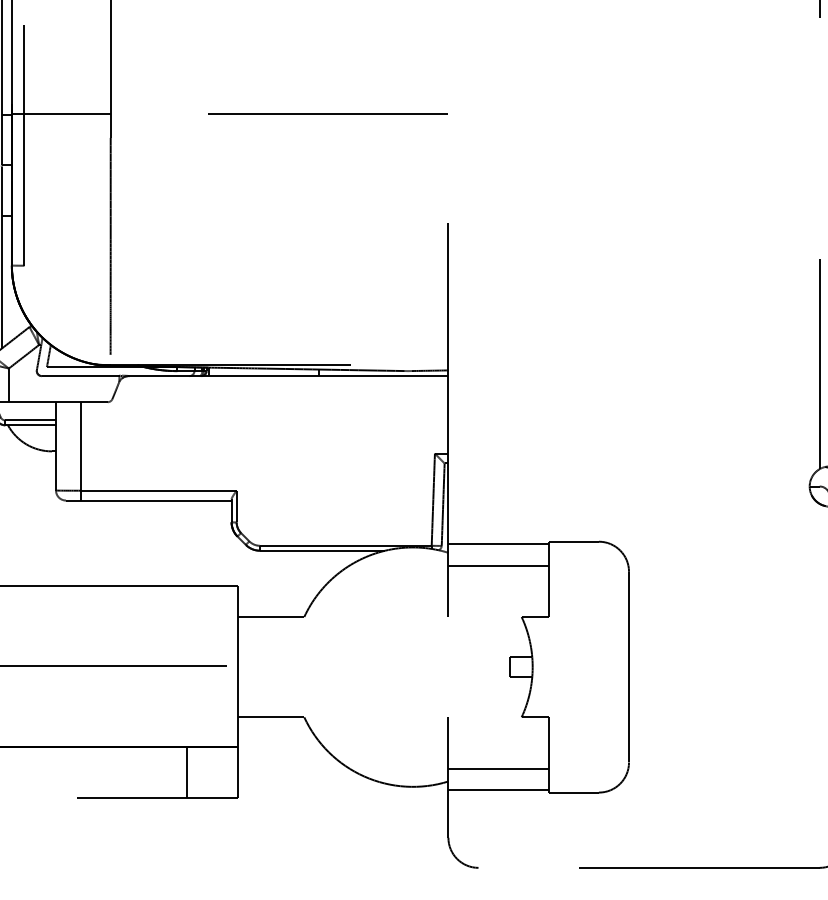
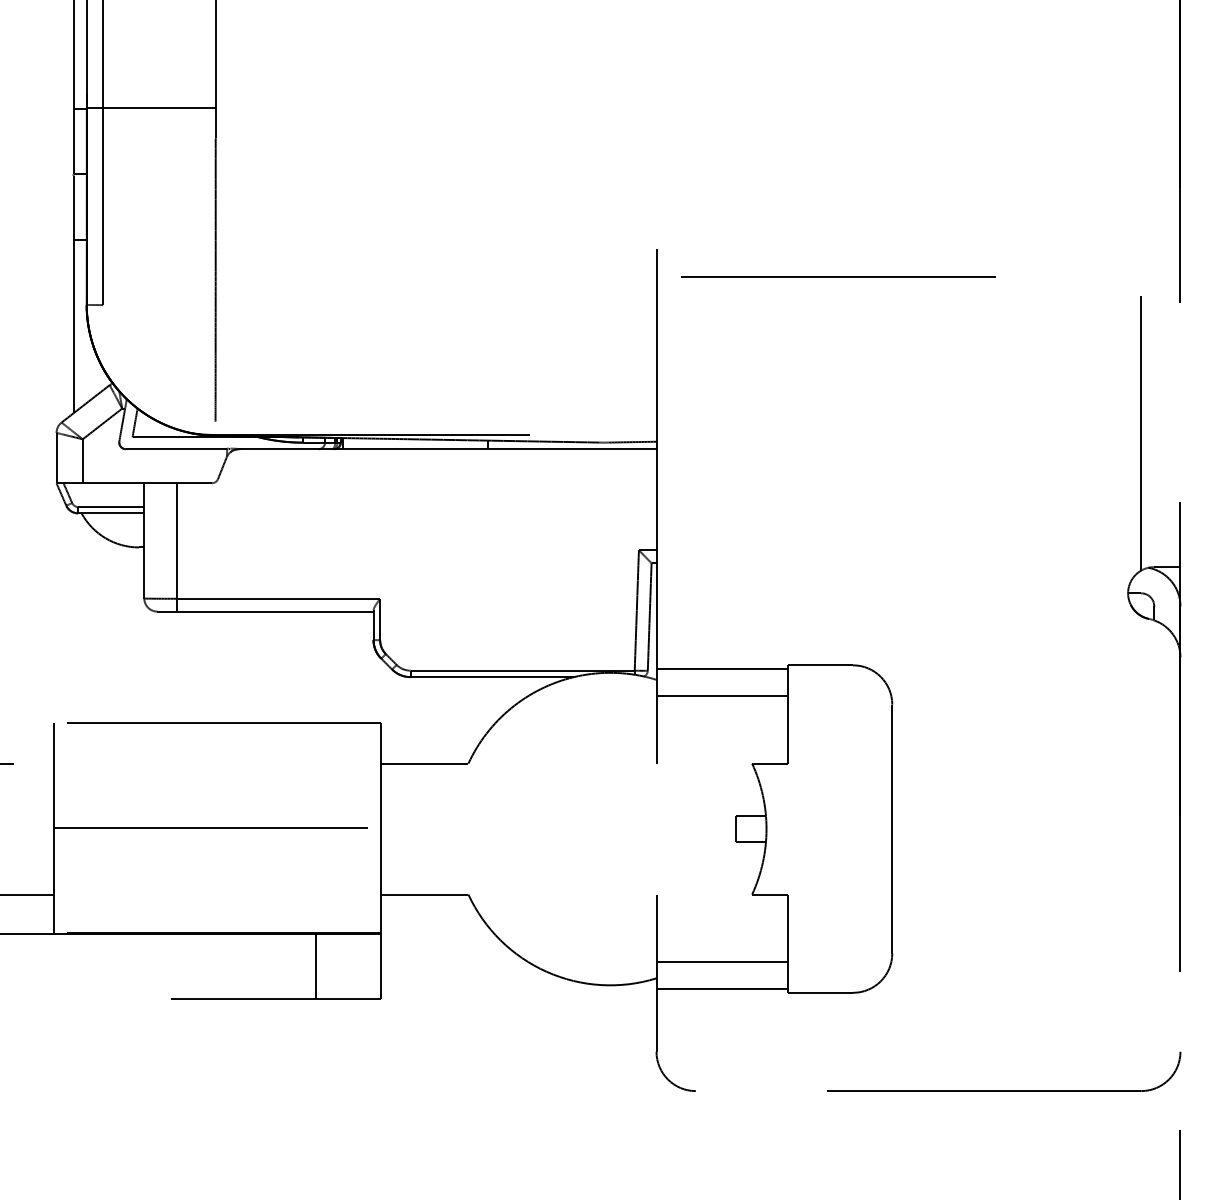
line: (328, 114) -> (838, 276), moved

